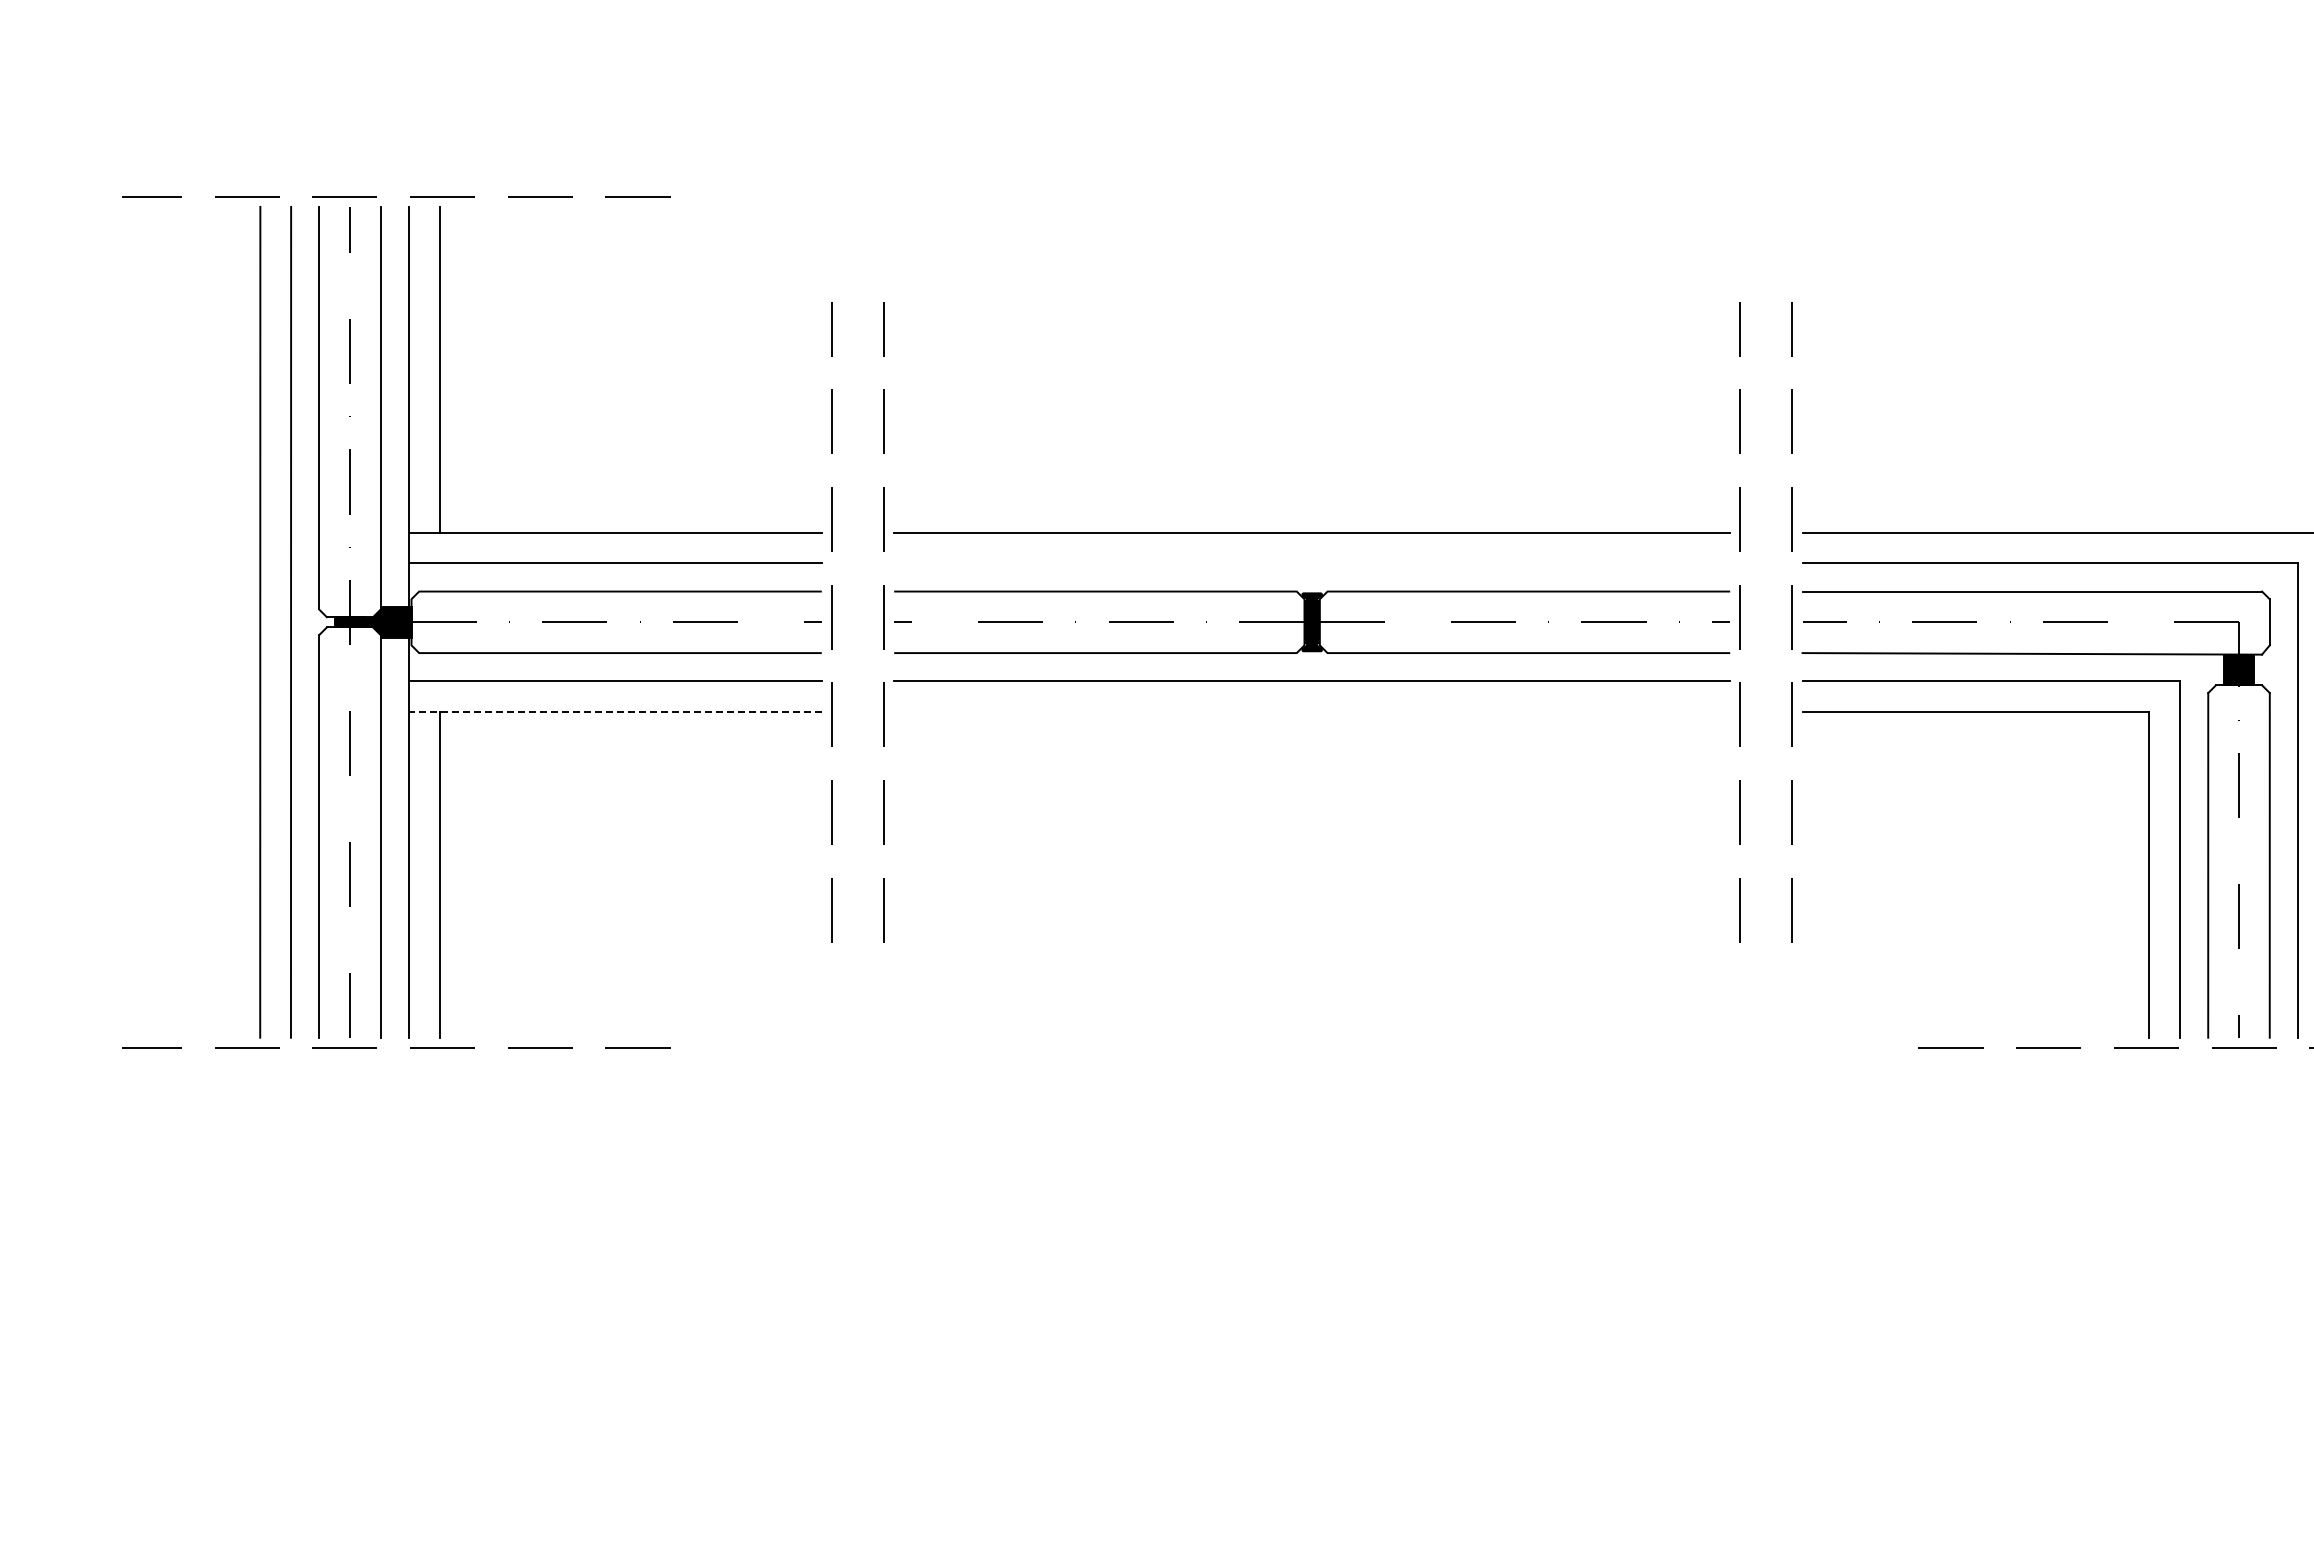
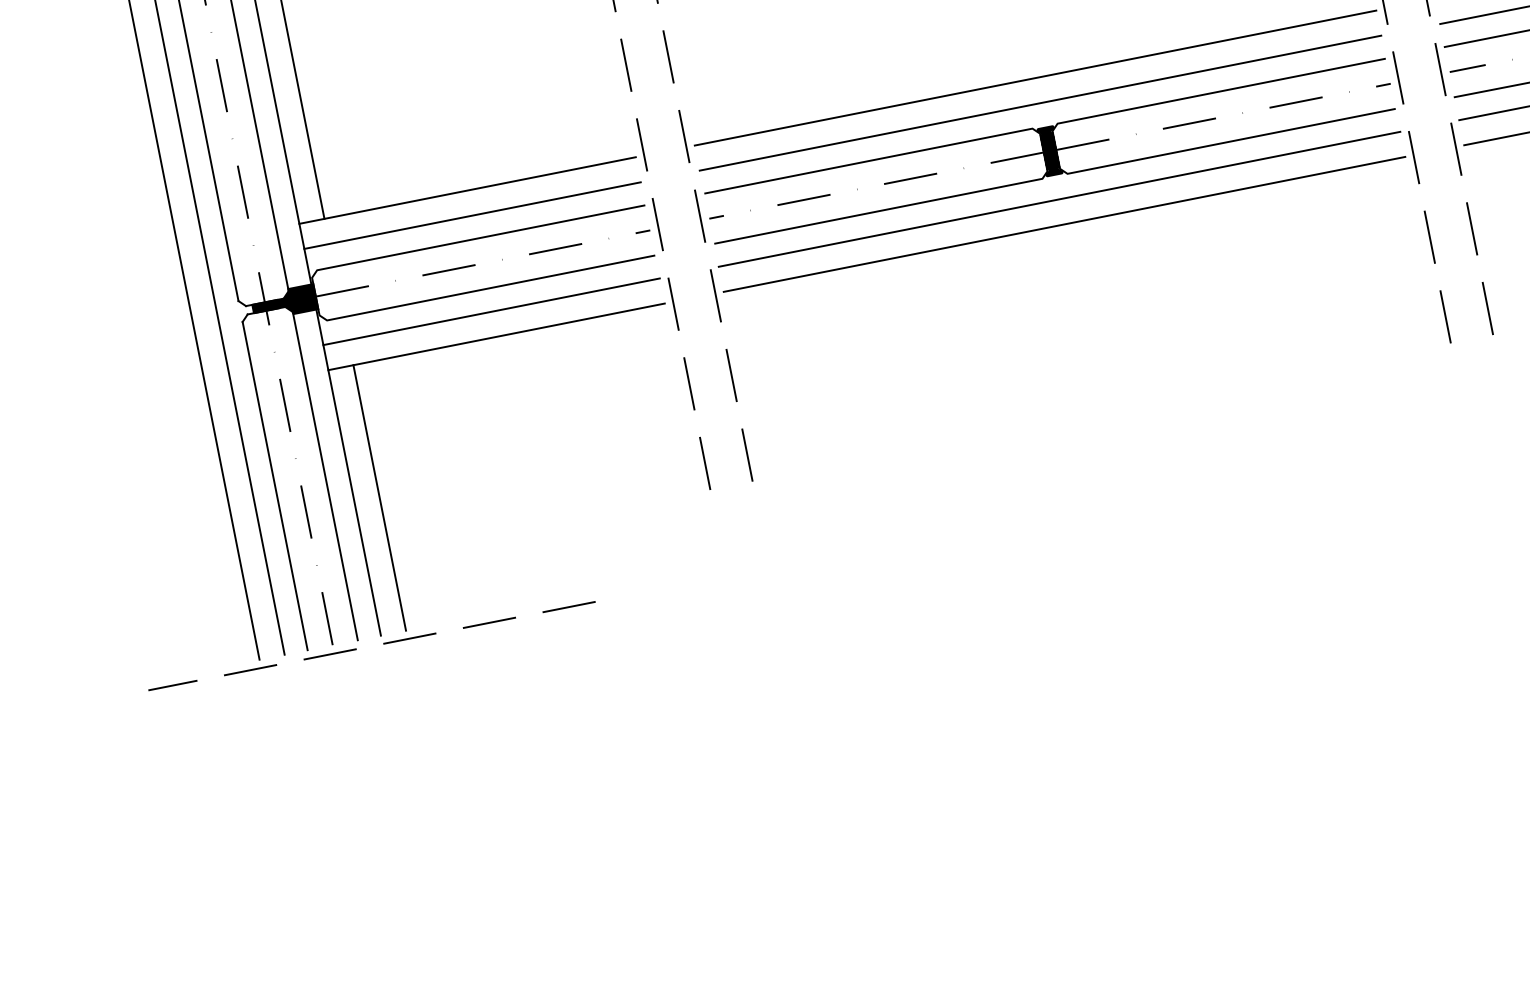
line: (1312, 563) -> (1040, 103), added
line: (614, 712) -> (495, 337), dashed -> solid
line: (1312, 712) -> (1064, 224), added

